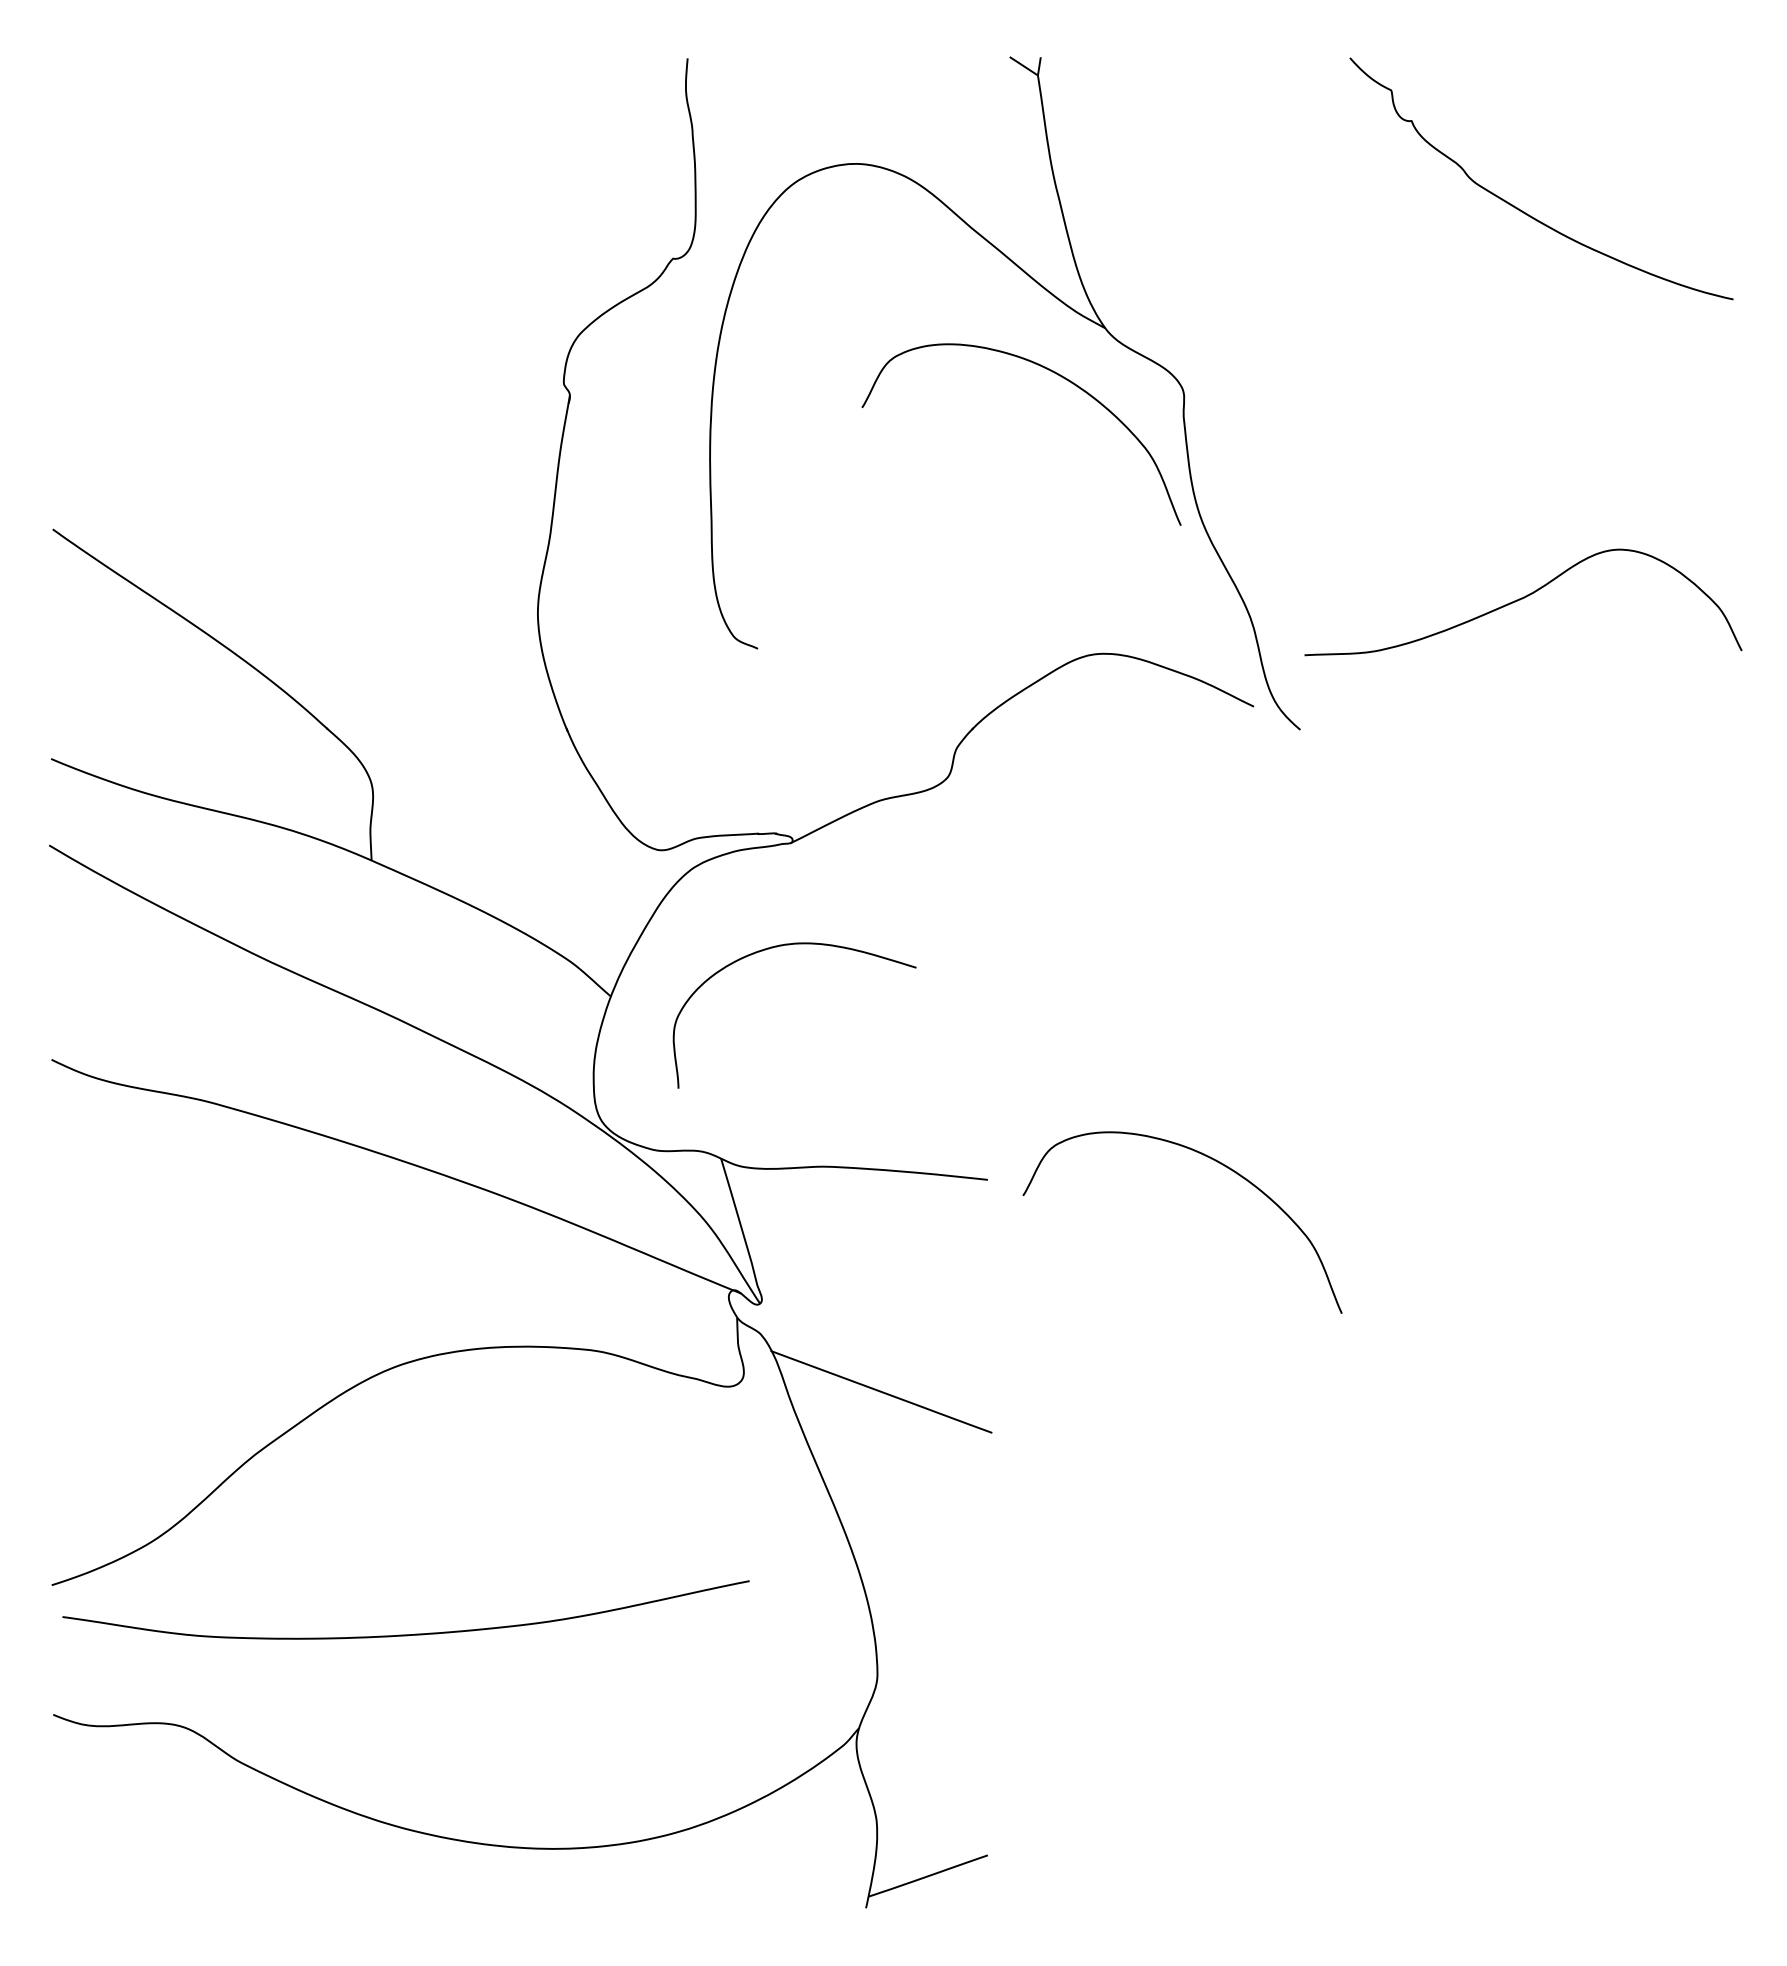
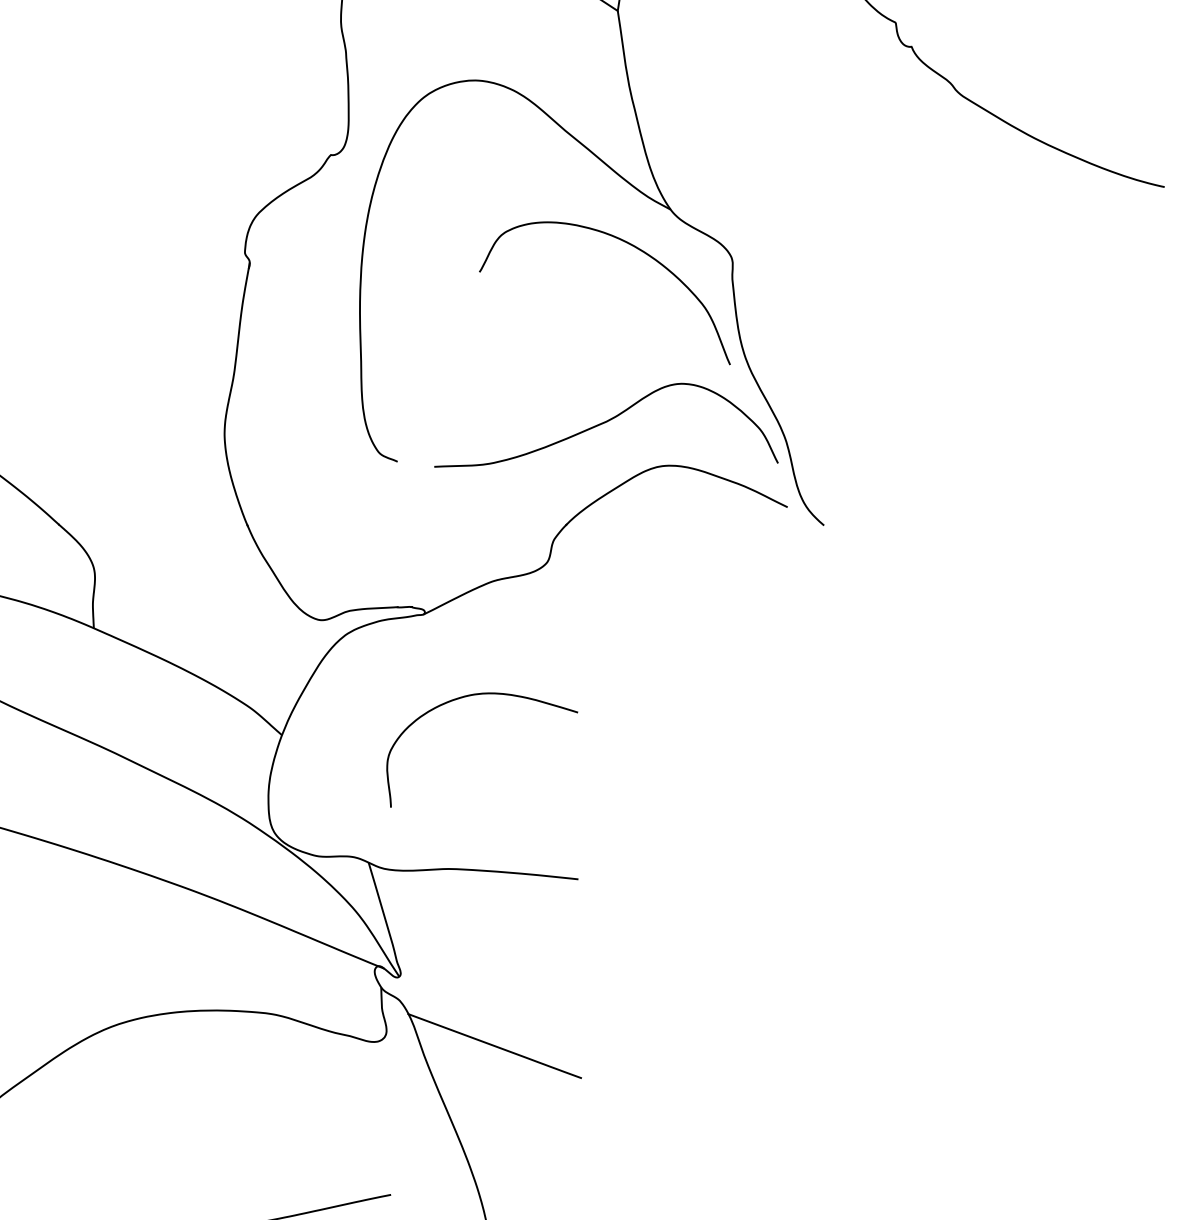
curve: (1522, 599) -> (605, 423), moved
curve: (782, 946) -> (472, 695), moved
curve: (1213, 1160) -> (755, 864), removed

